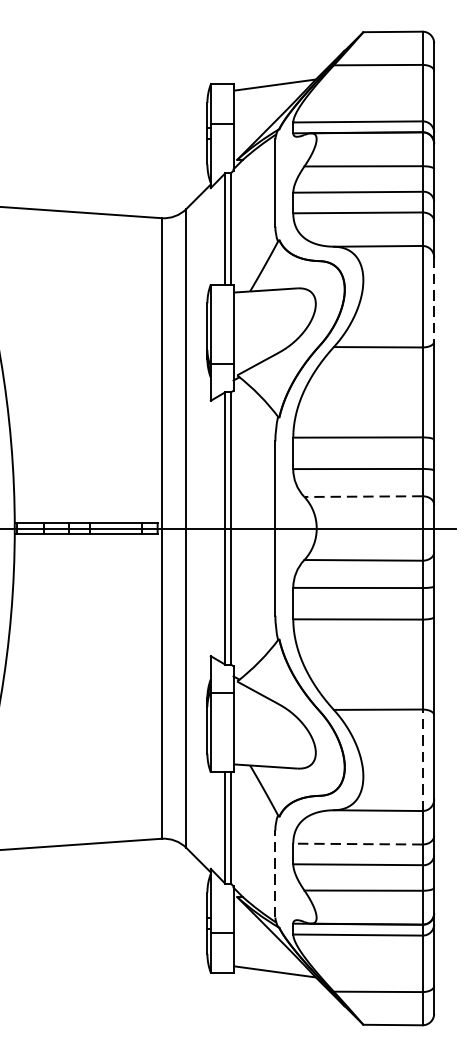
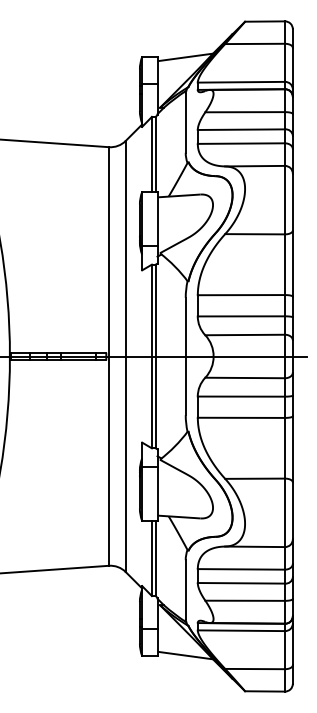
line: (433, 300) -> (292, 202), dashed -> solid
line: (363, 497) -> (245, 335), dashed -> solid
line: (421, 759) -> (284, 512), dashed -> solid
line: (358, 844) -> (241, 569), dashed -> solid
line: (275, 873) -> (185, 589), dashed -> solid

